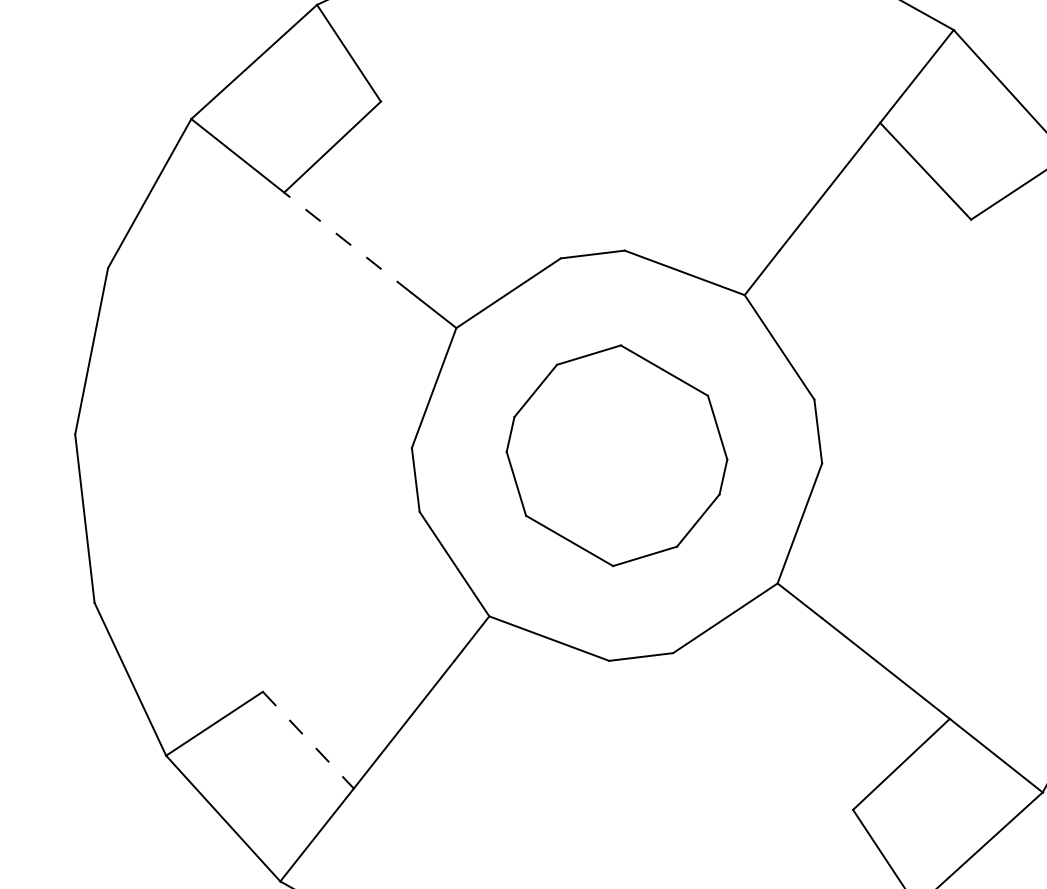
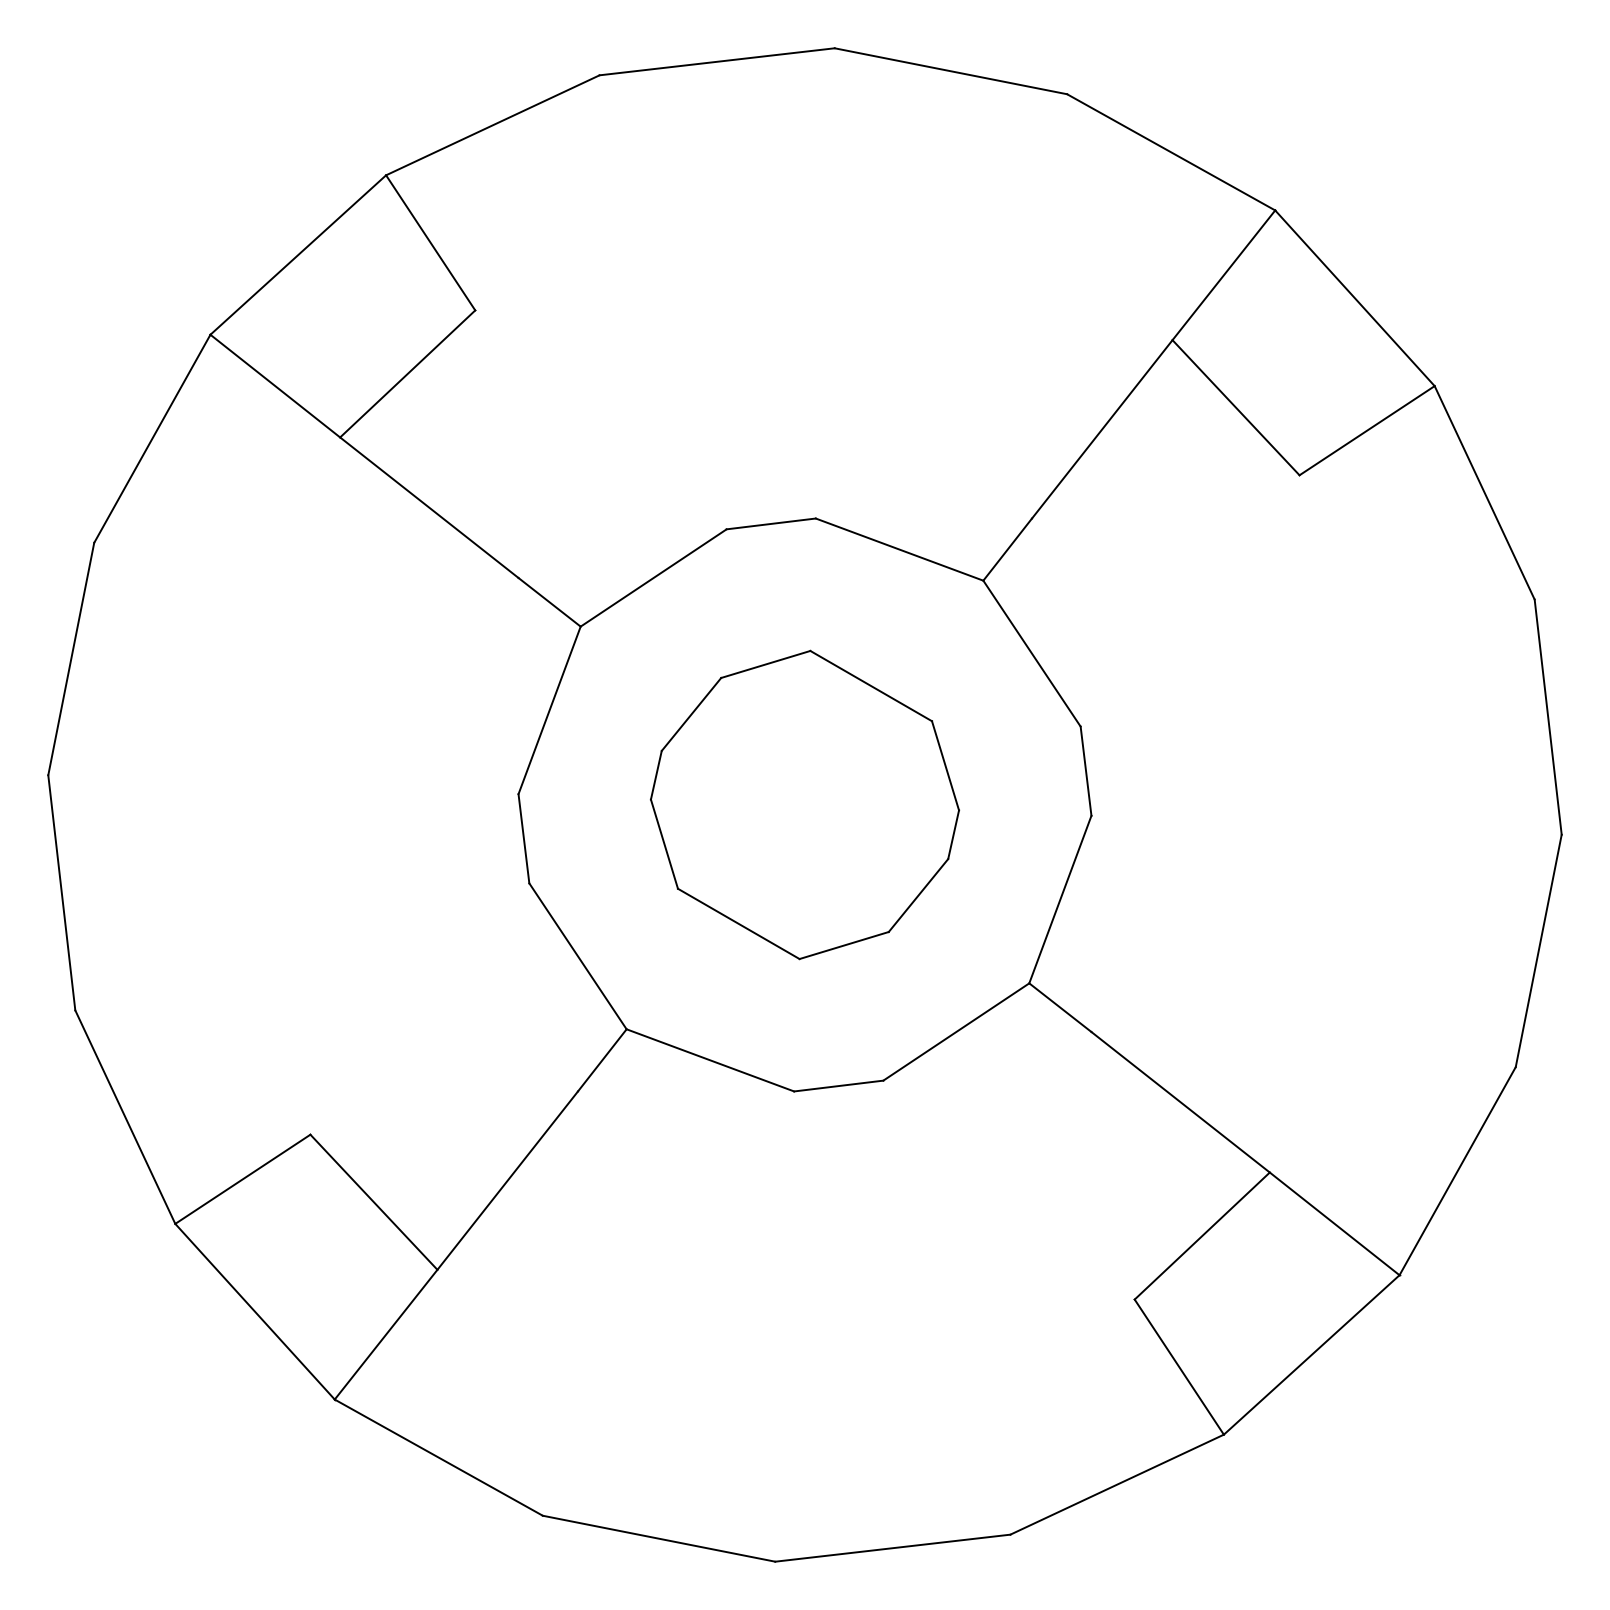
line: (348, 242) -> (429, 507), dashed -> solid
line: (308, 740) -> (373, 1202), dashed -> solid

